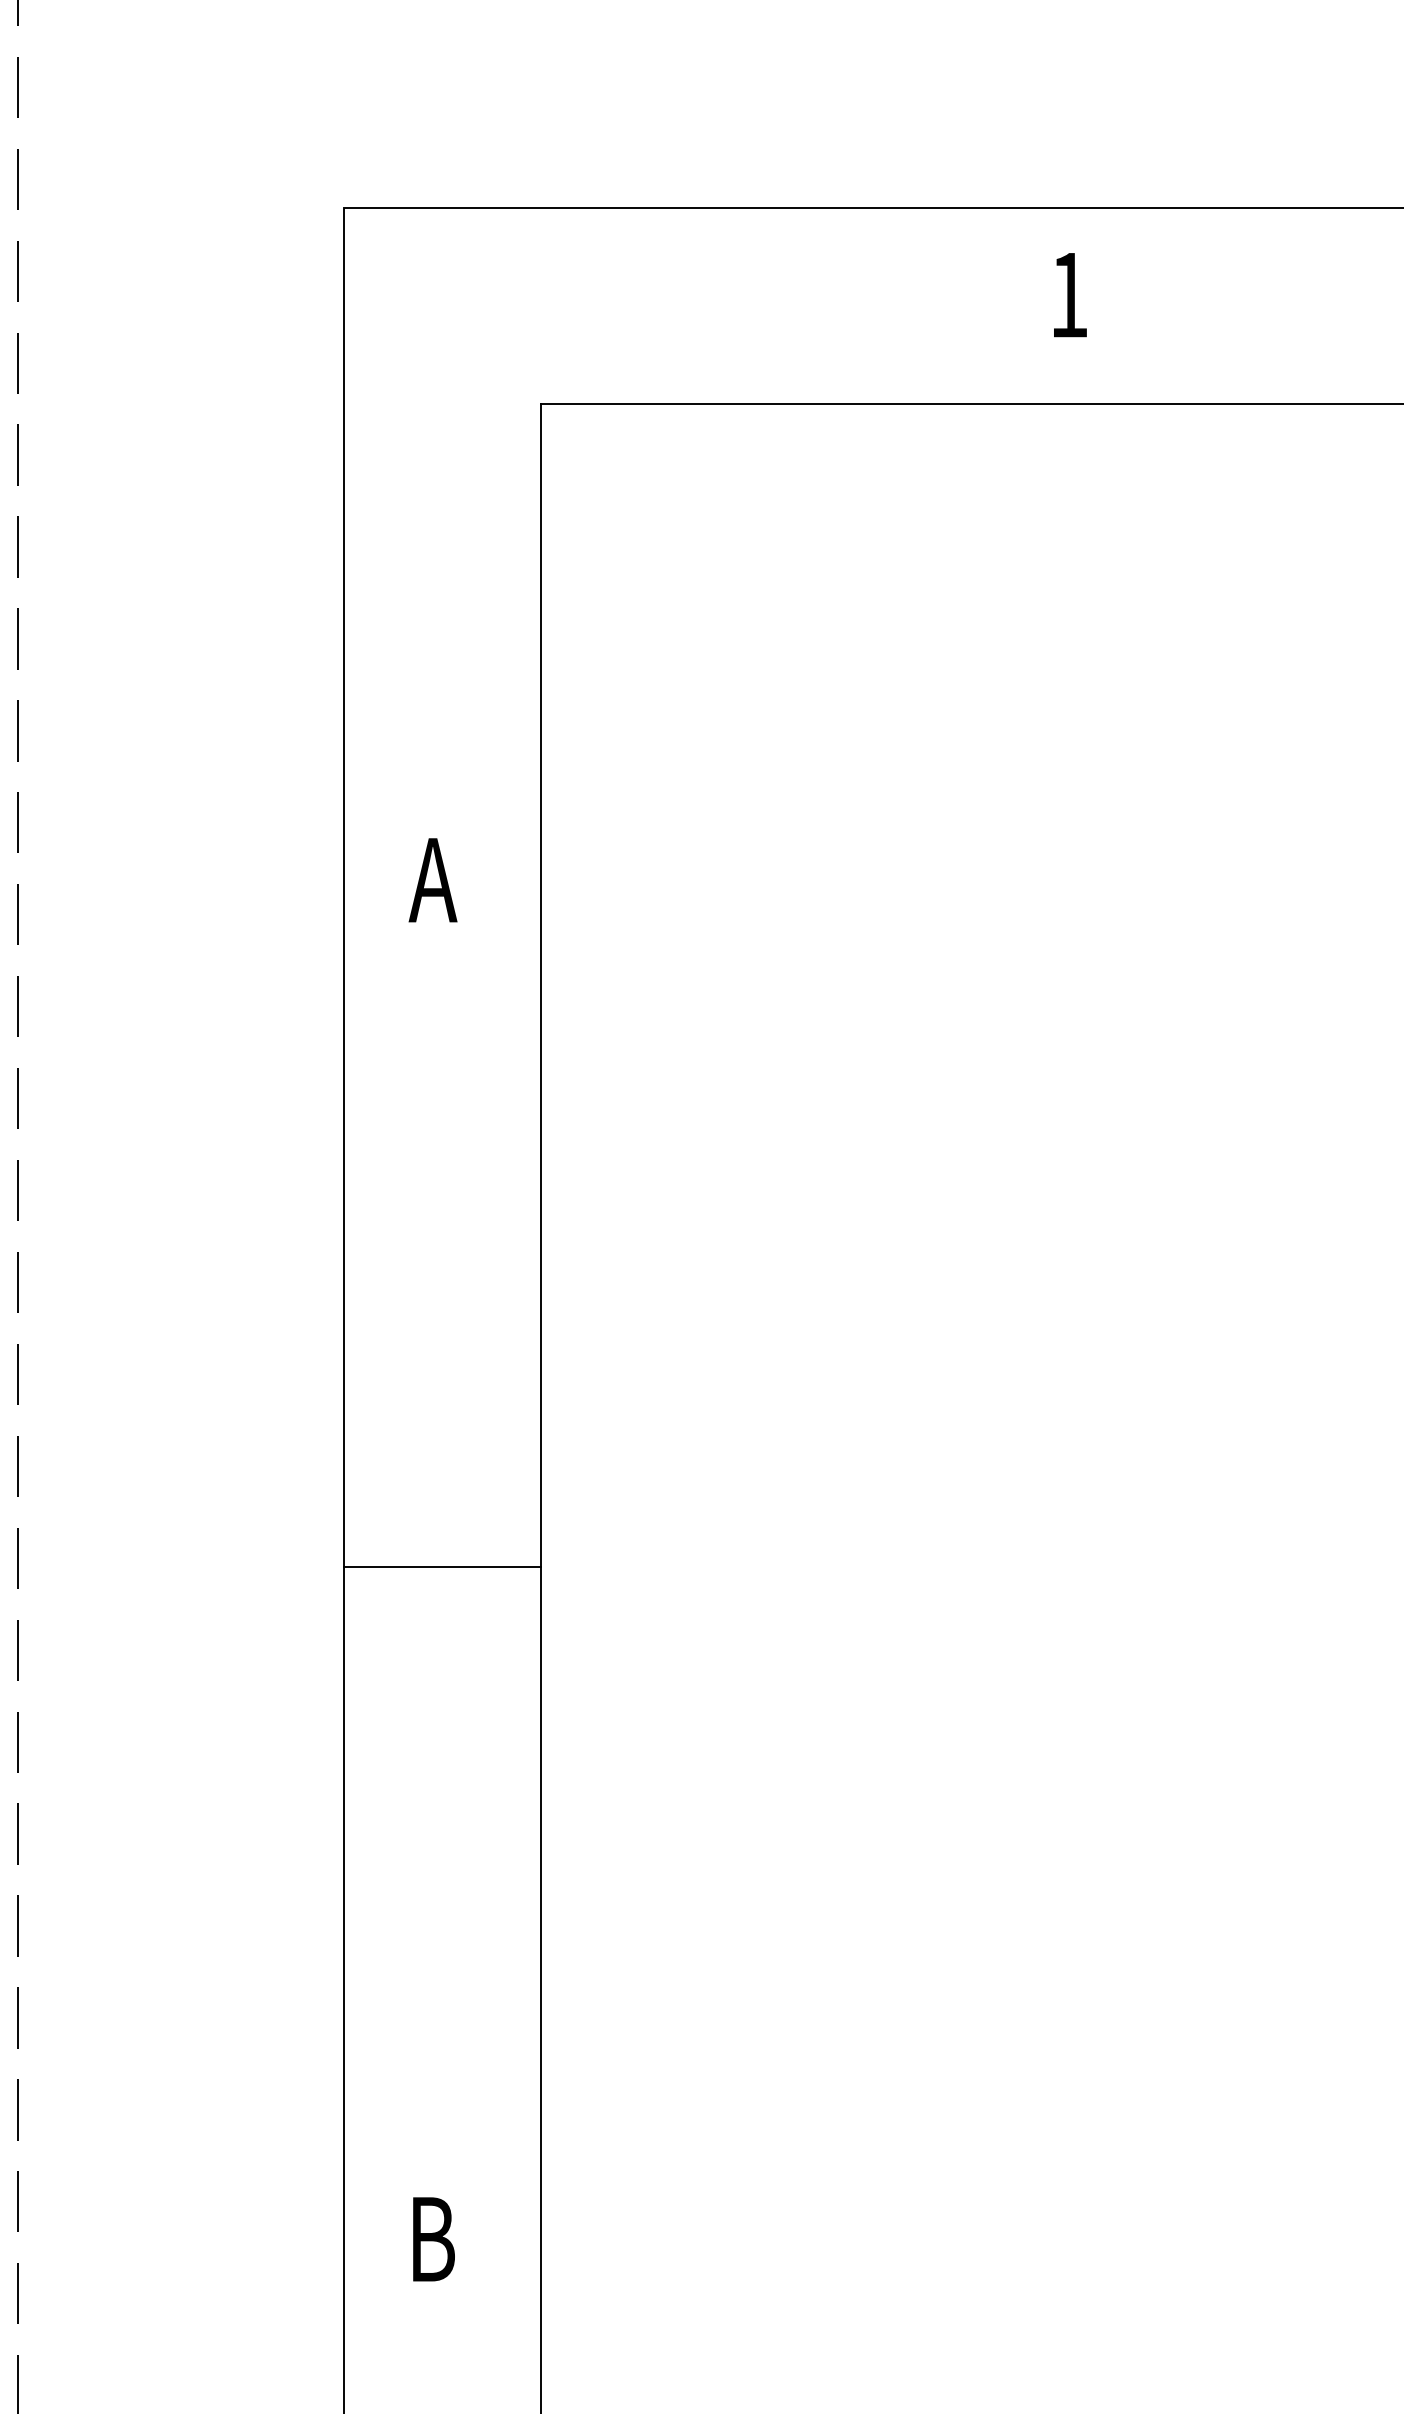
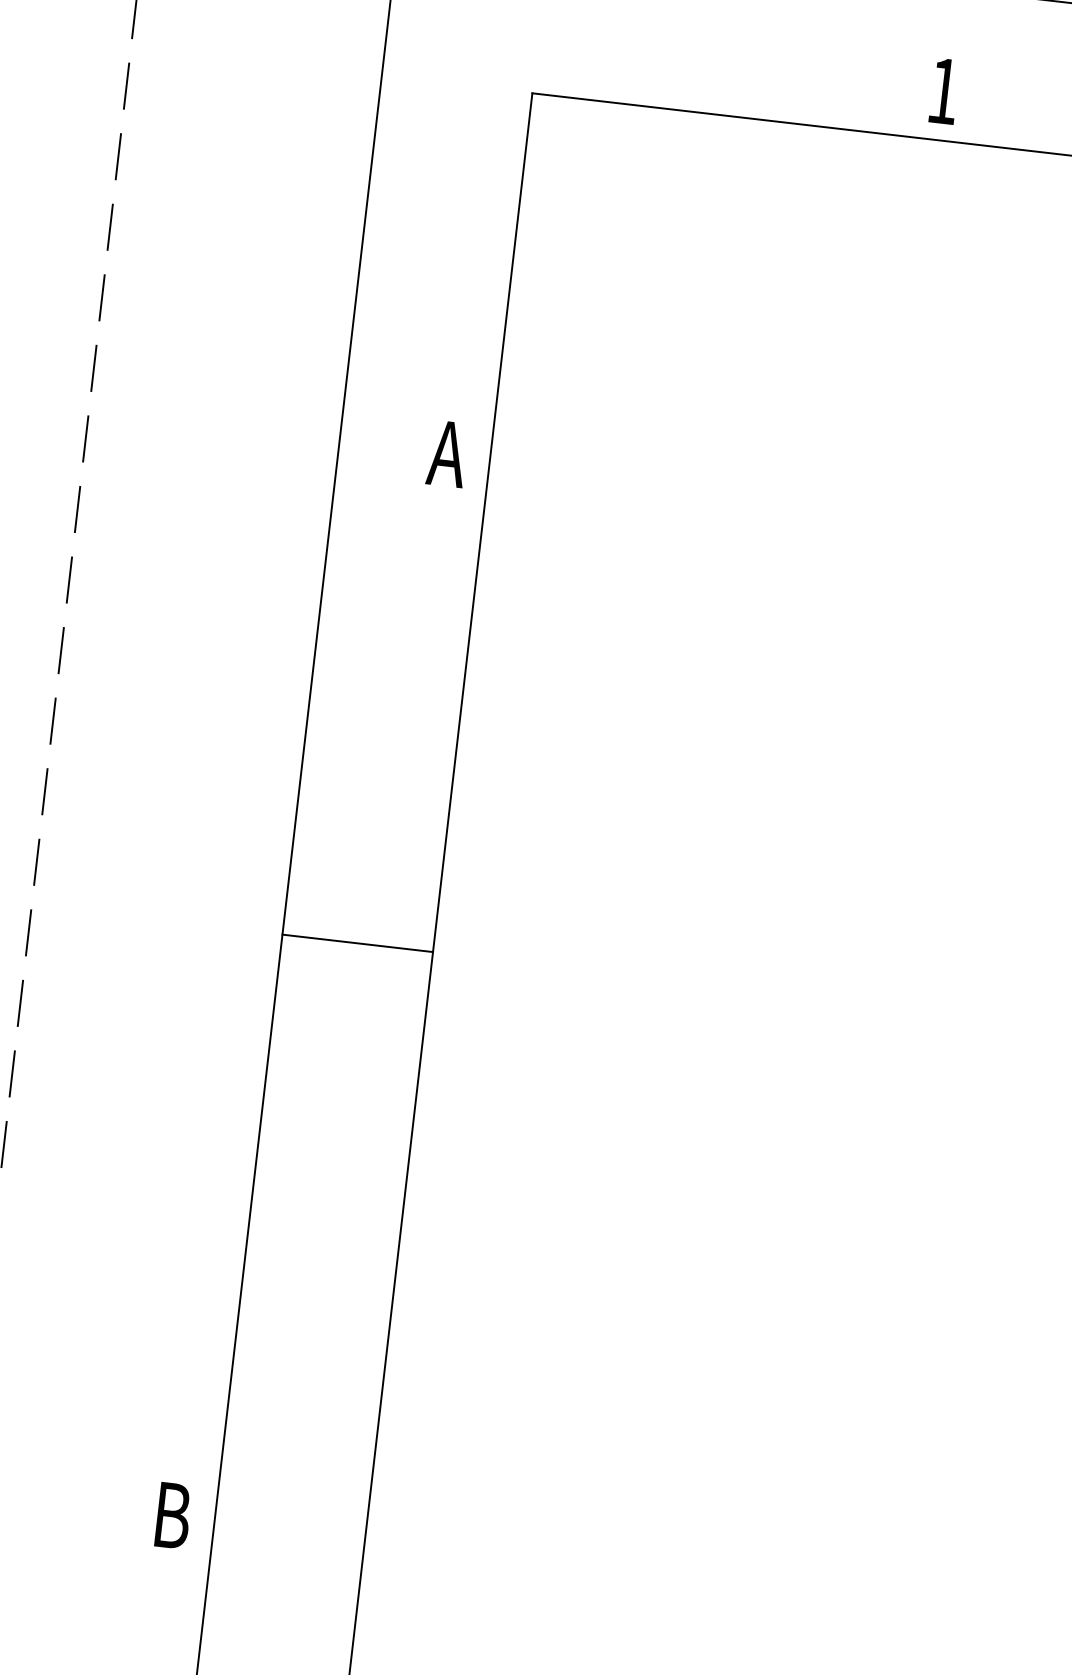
text: (1070, 295) -> (944, 91), moved
text: (432, 880) -> (446, 454), moved
line: (442, 1566) -> (357, 943), moved
text: (433, 2239) -> (173, 1515), moved

